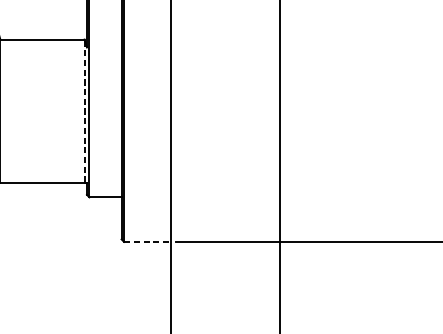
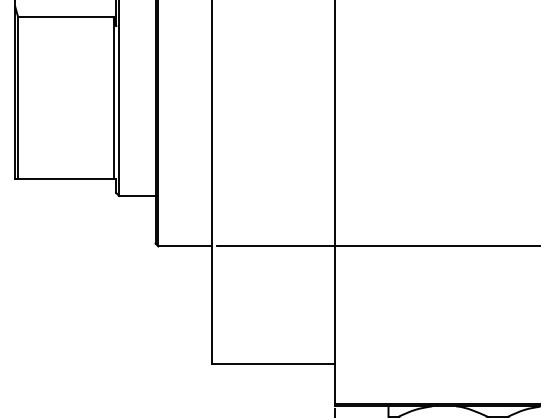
line: (84, 110) -> (113, 97), dashed -> solid
line: (147, 241) -> (185, 246), dashed -> solid

